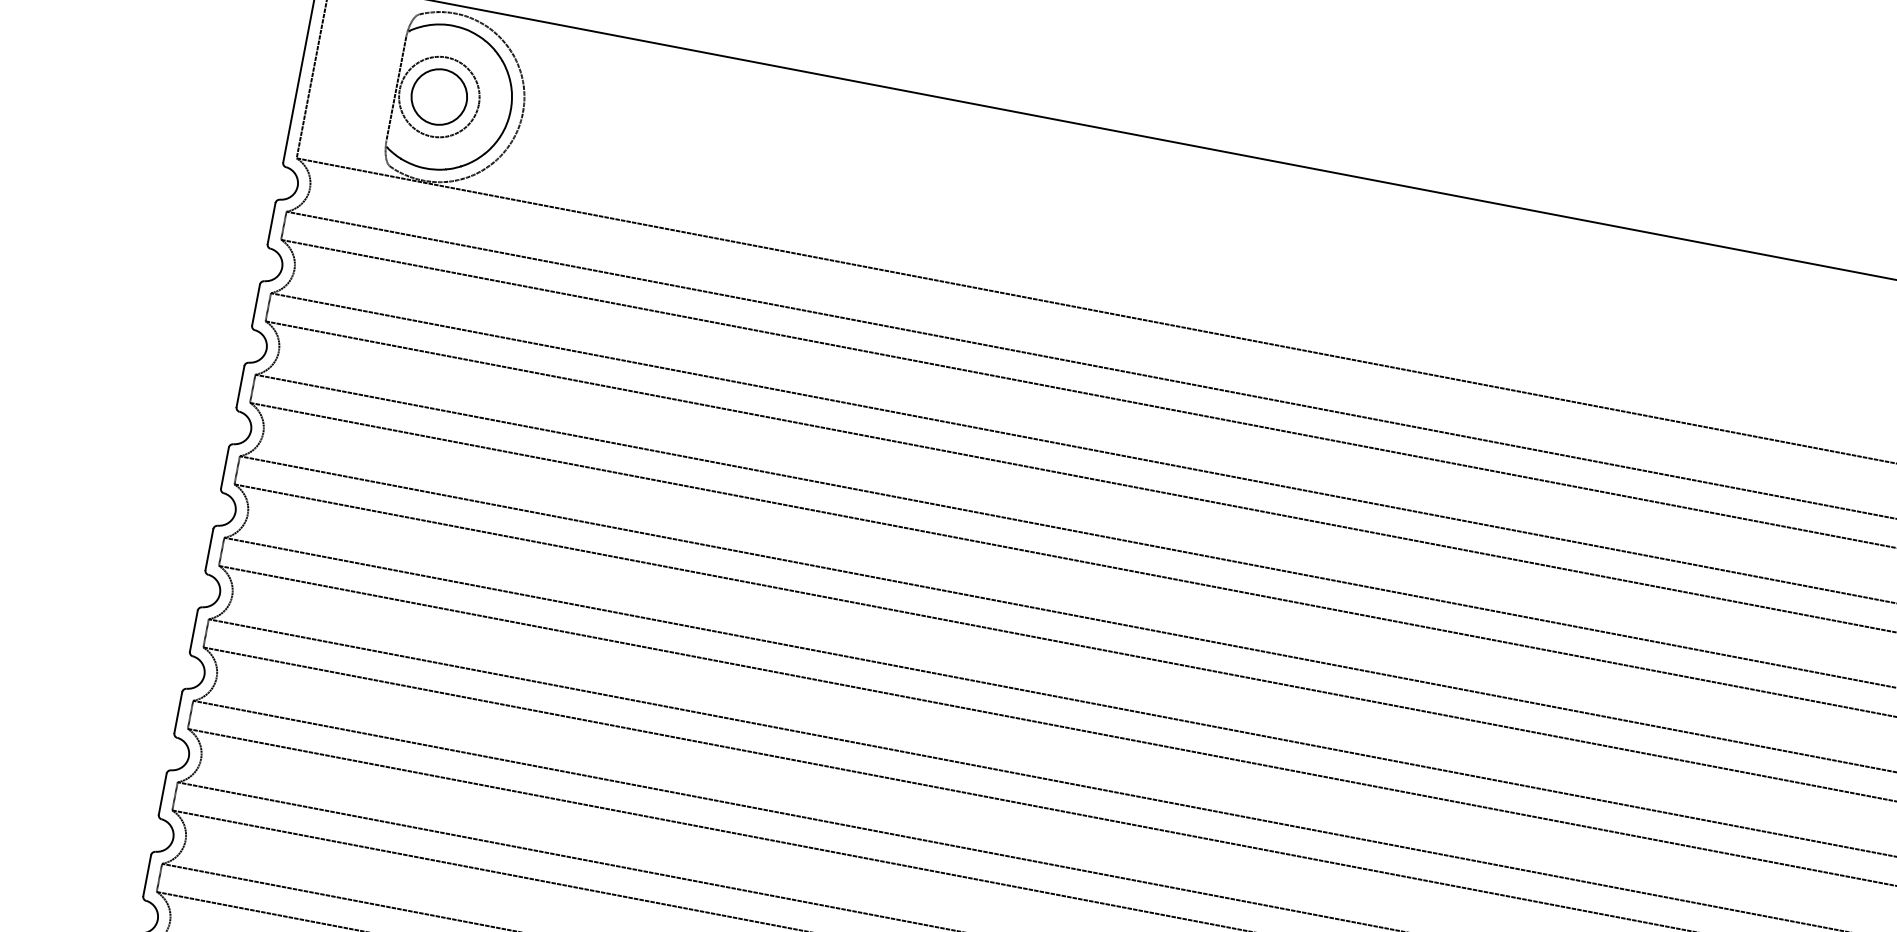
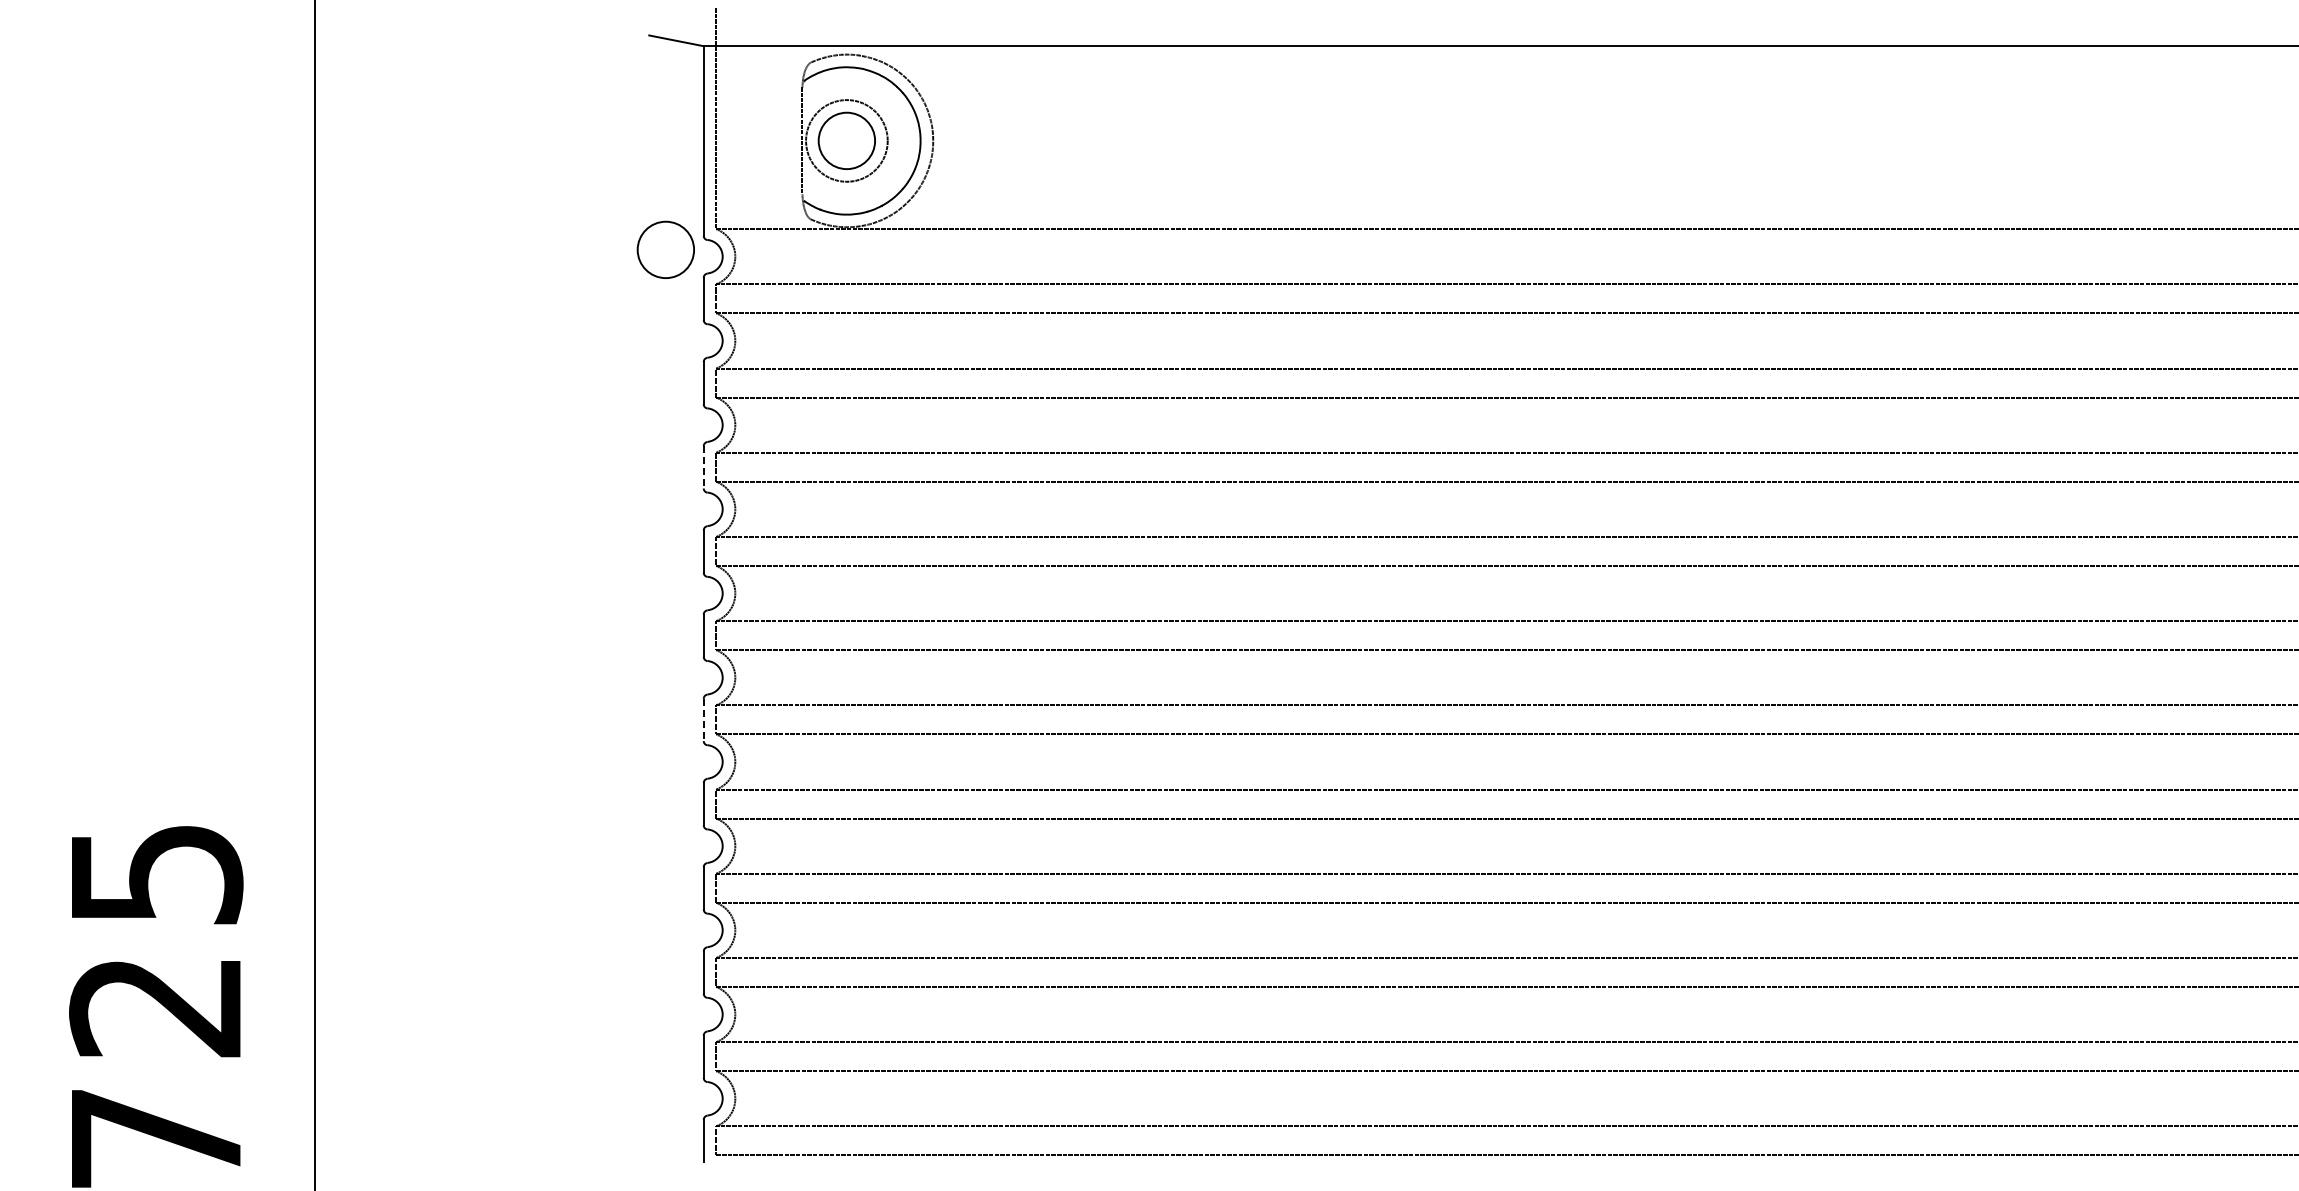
circle: (243, 168) -> (665, 249), added
line: (240, 386) -> (703, 467), solid -> dashed
line: (193, 631) -> (703, 720), solid -> dashed

